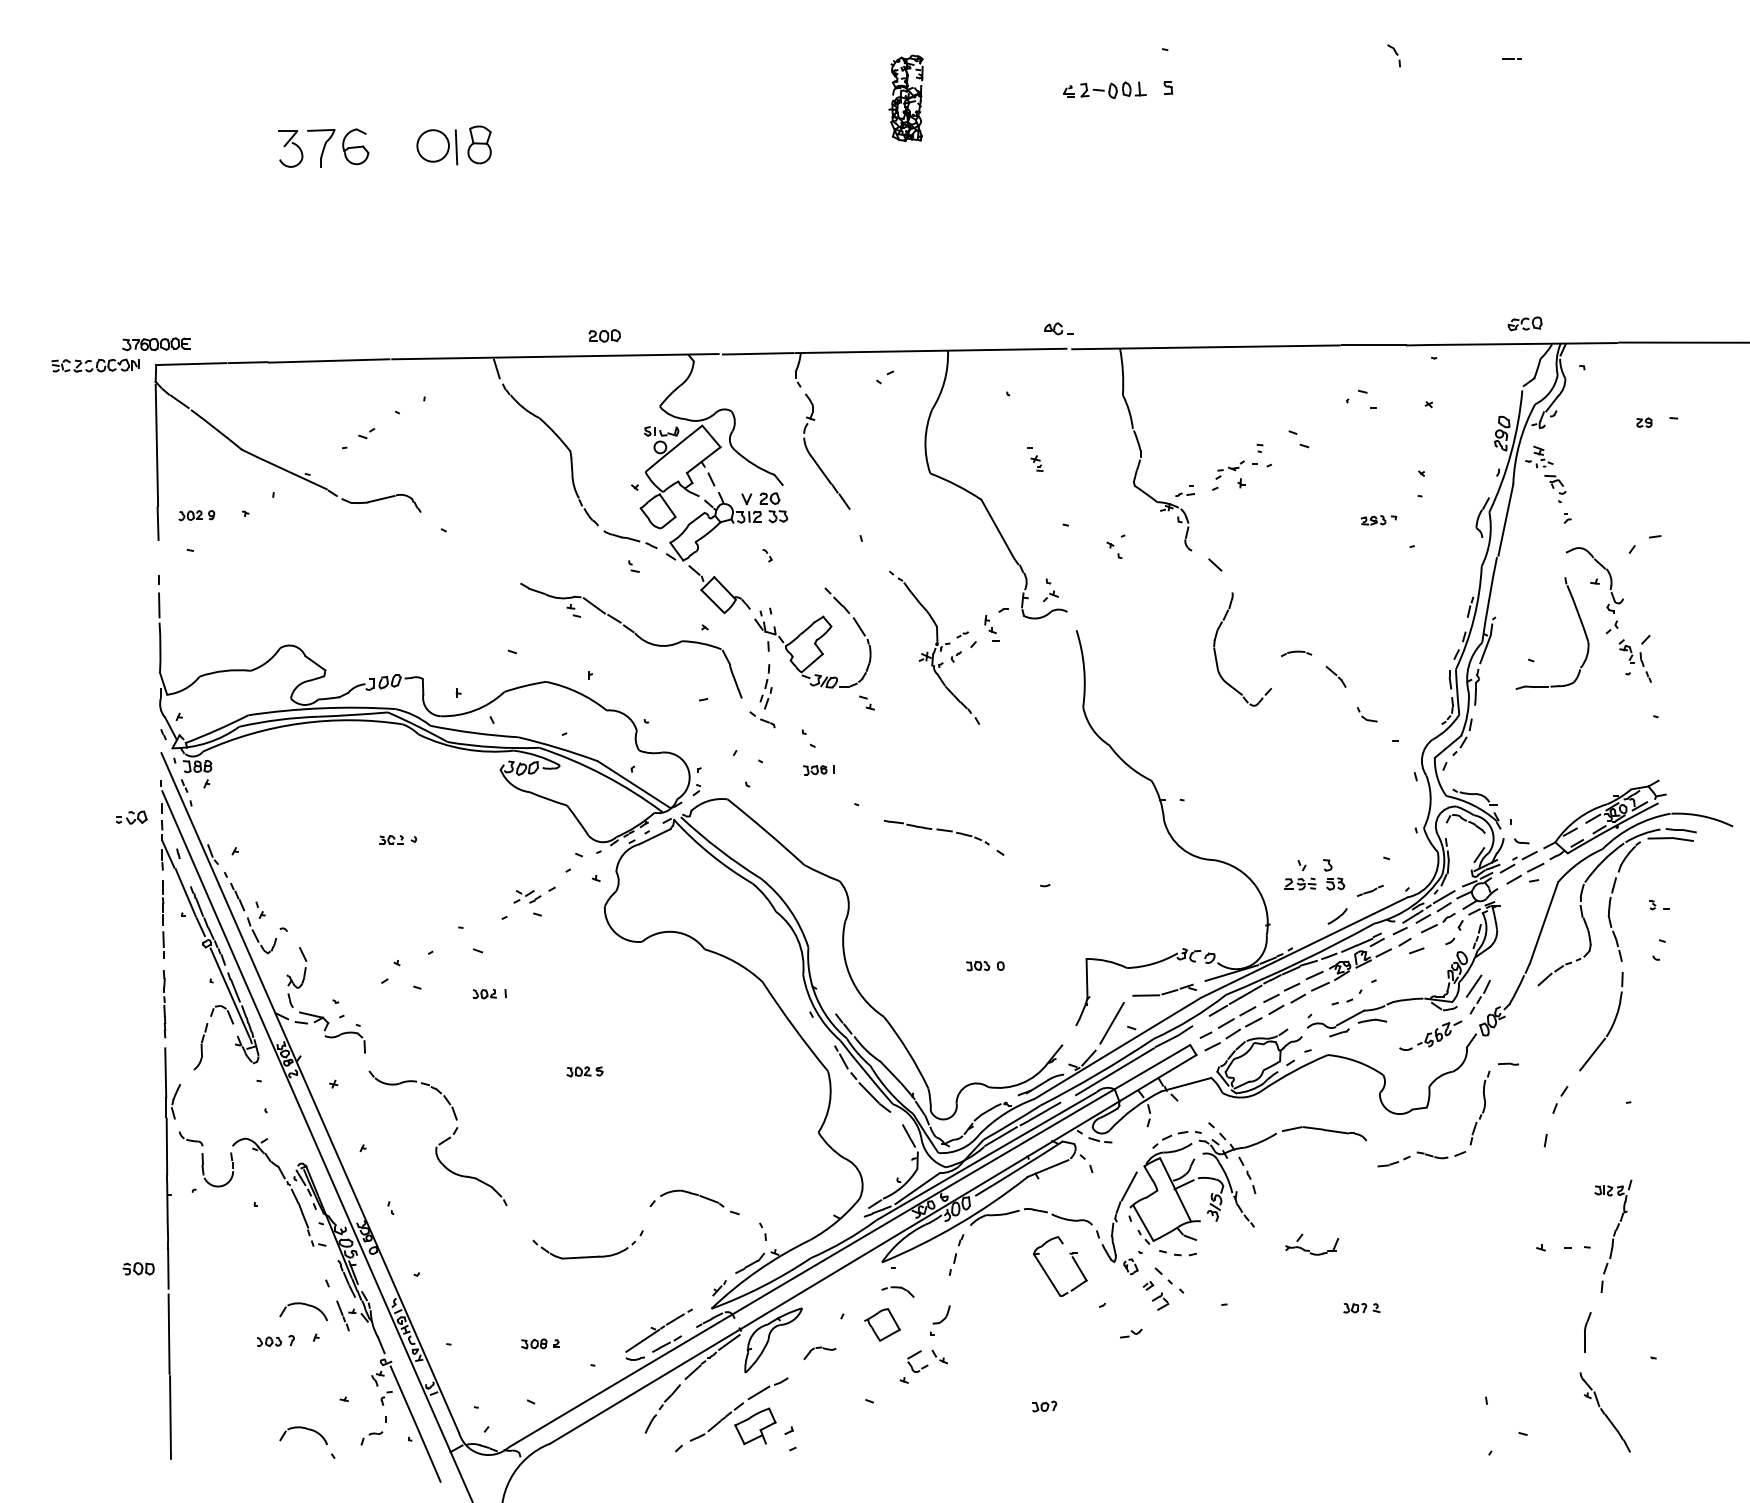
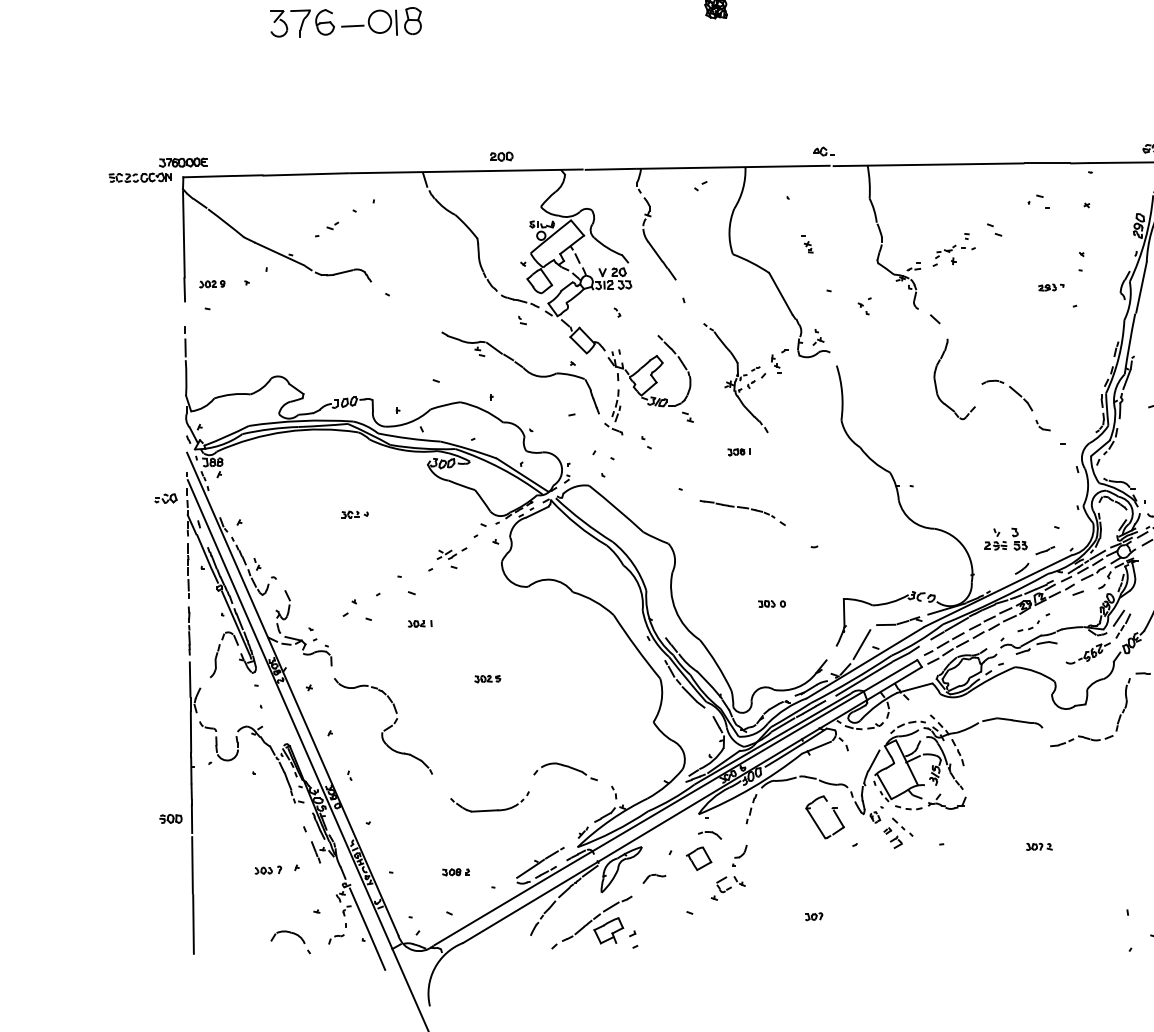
line: (394, 151) -> (352, 25), added
part: (1335, 676) -> (1020, 398), size x1.67
part: (818, 770) -> (738, 452), moved
part: (1309, 1250) -> (945, 805), moved
part: (305, 1305) -> (289, 844), removed
part: (1131, 1333) -> (875, 725), moved

